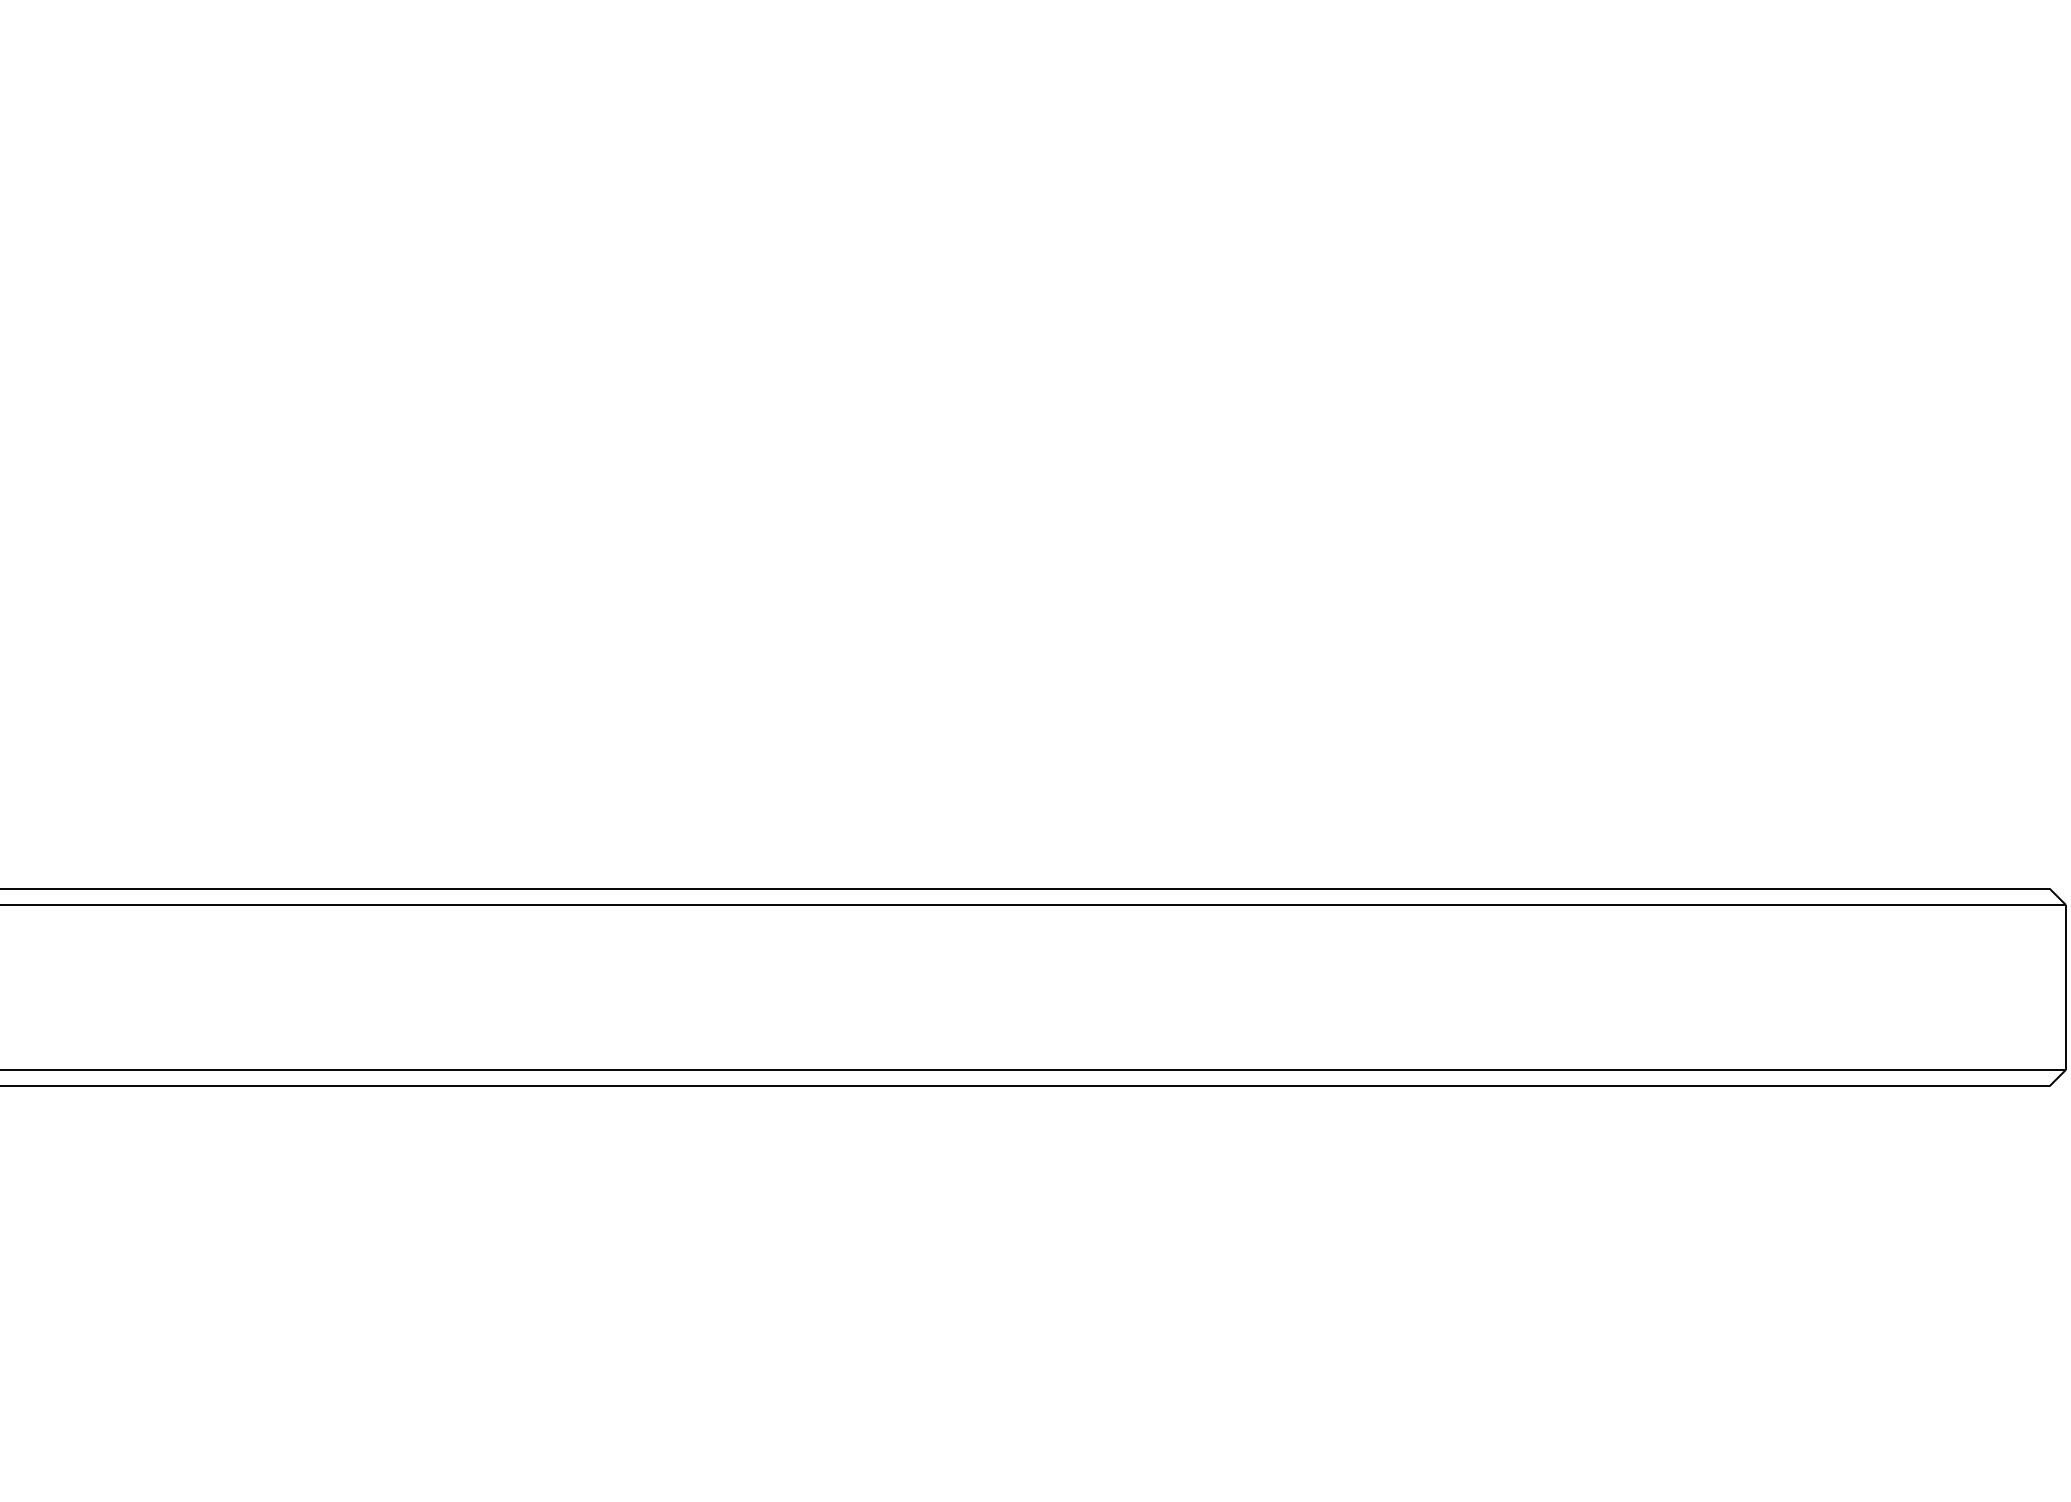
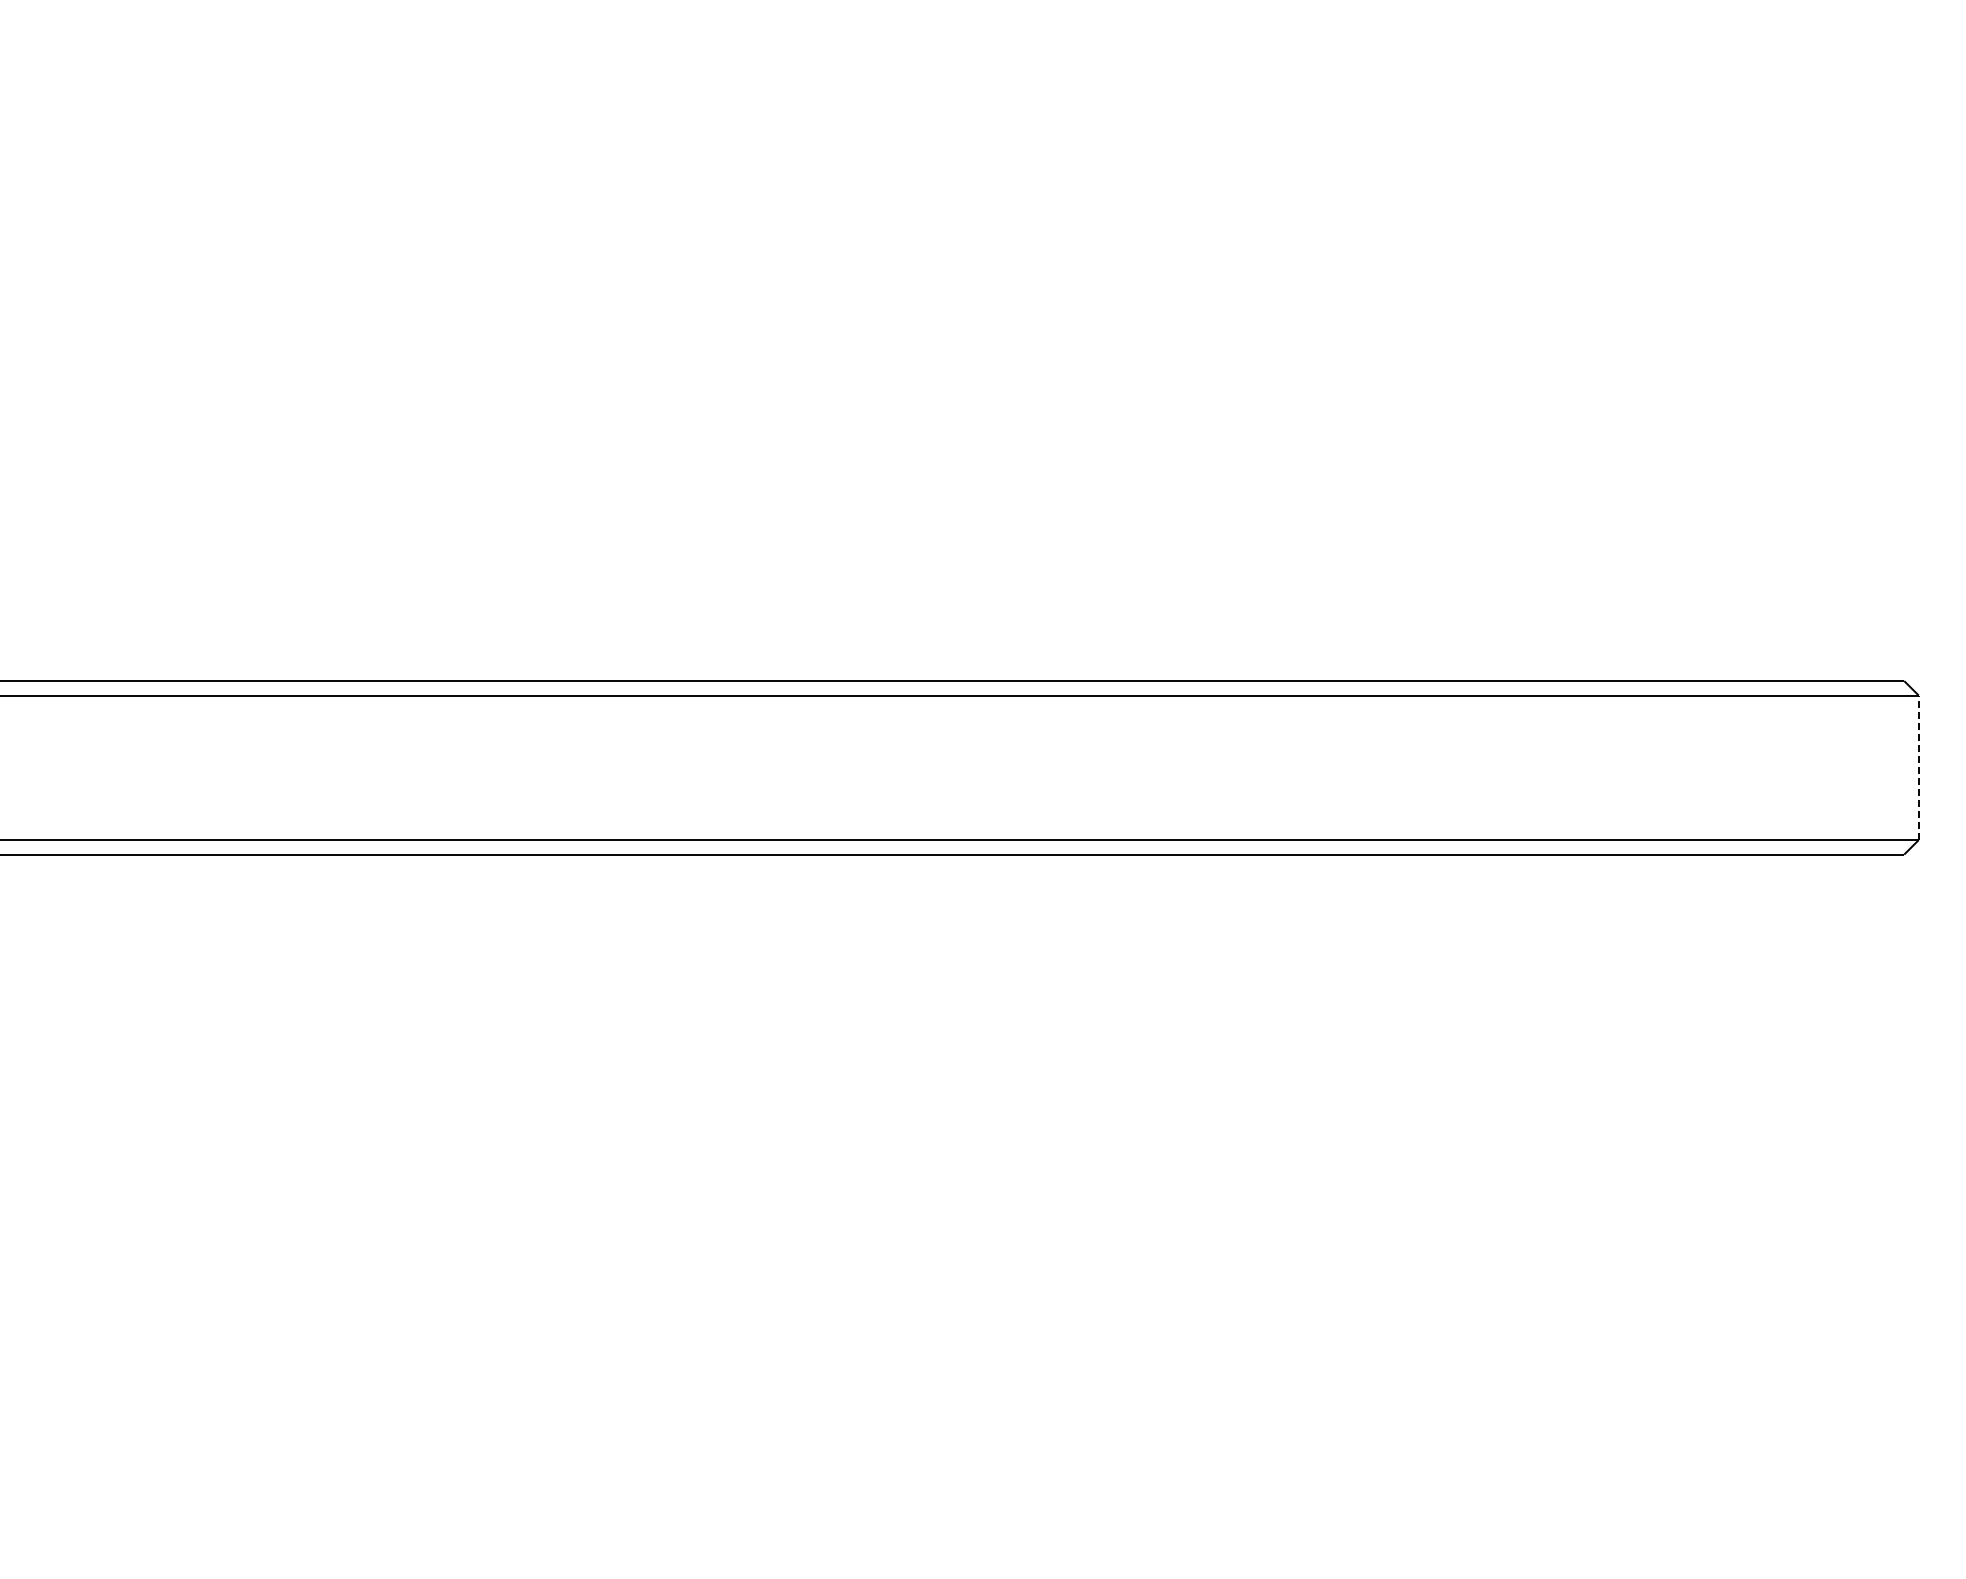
line: (2065, 987) -> (1918, 767), solid -> dashed

